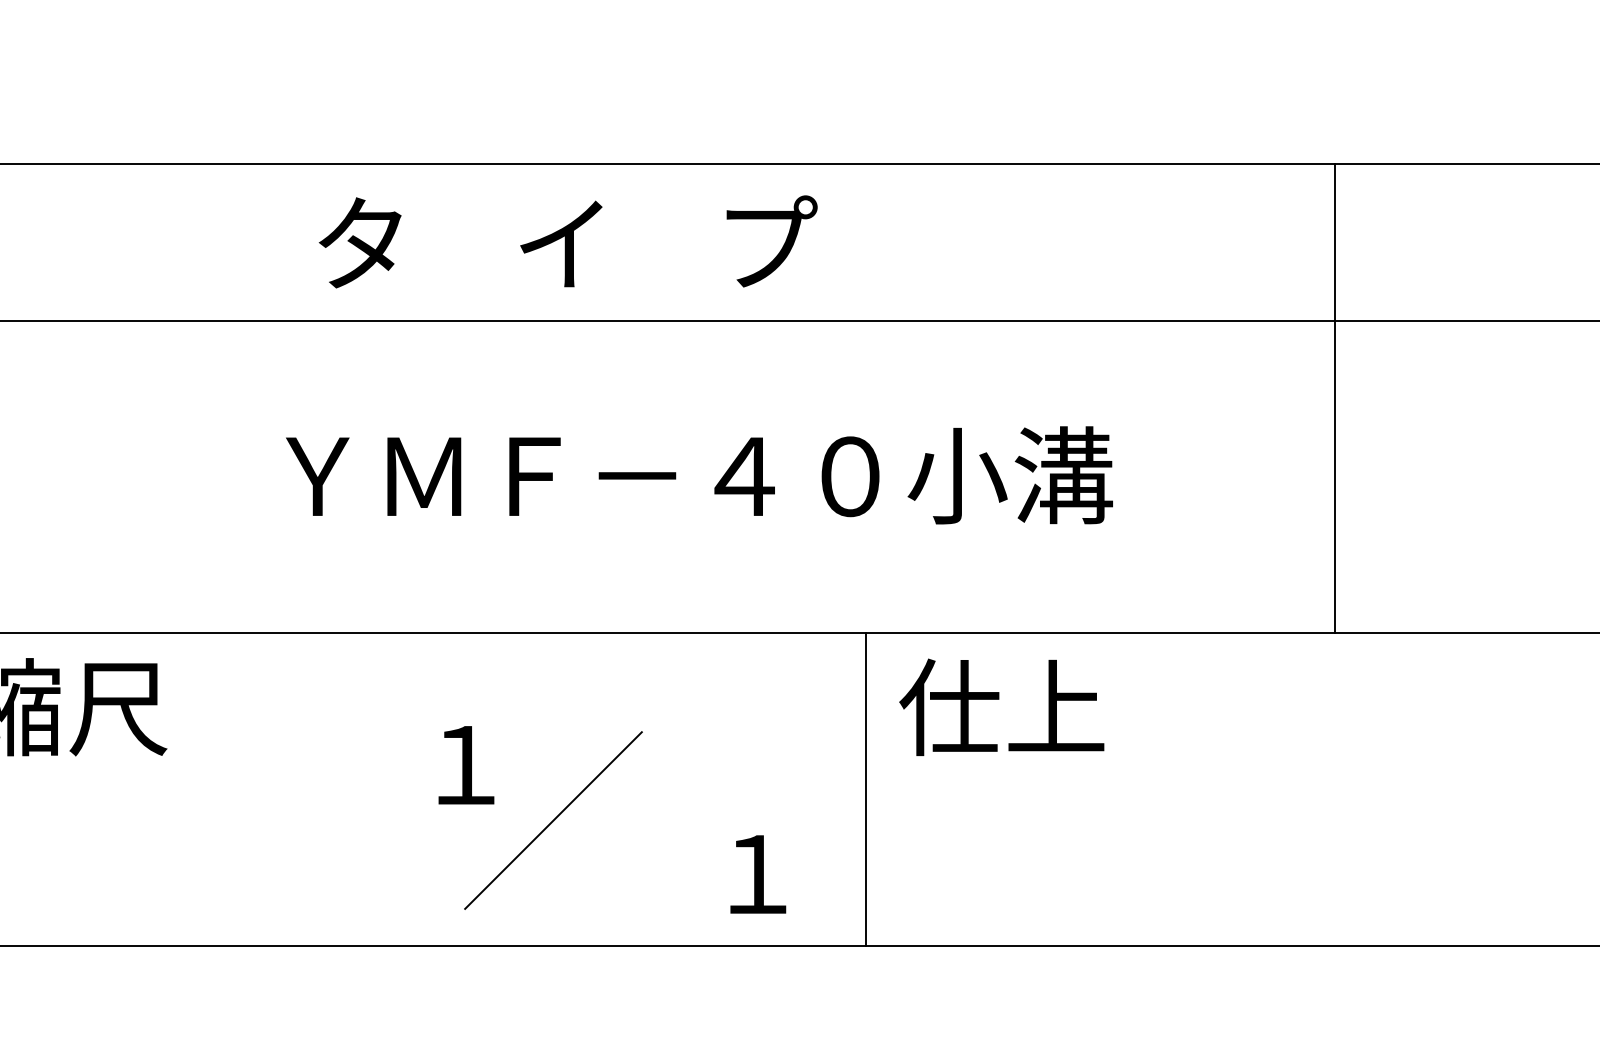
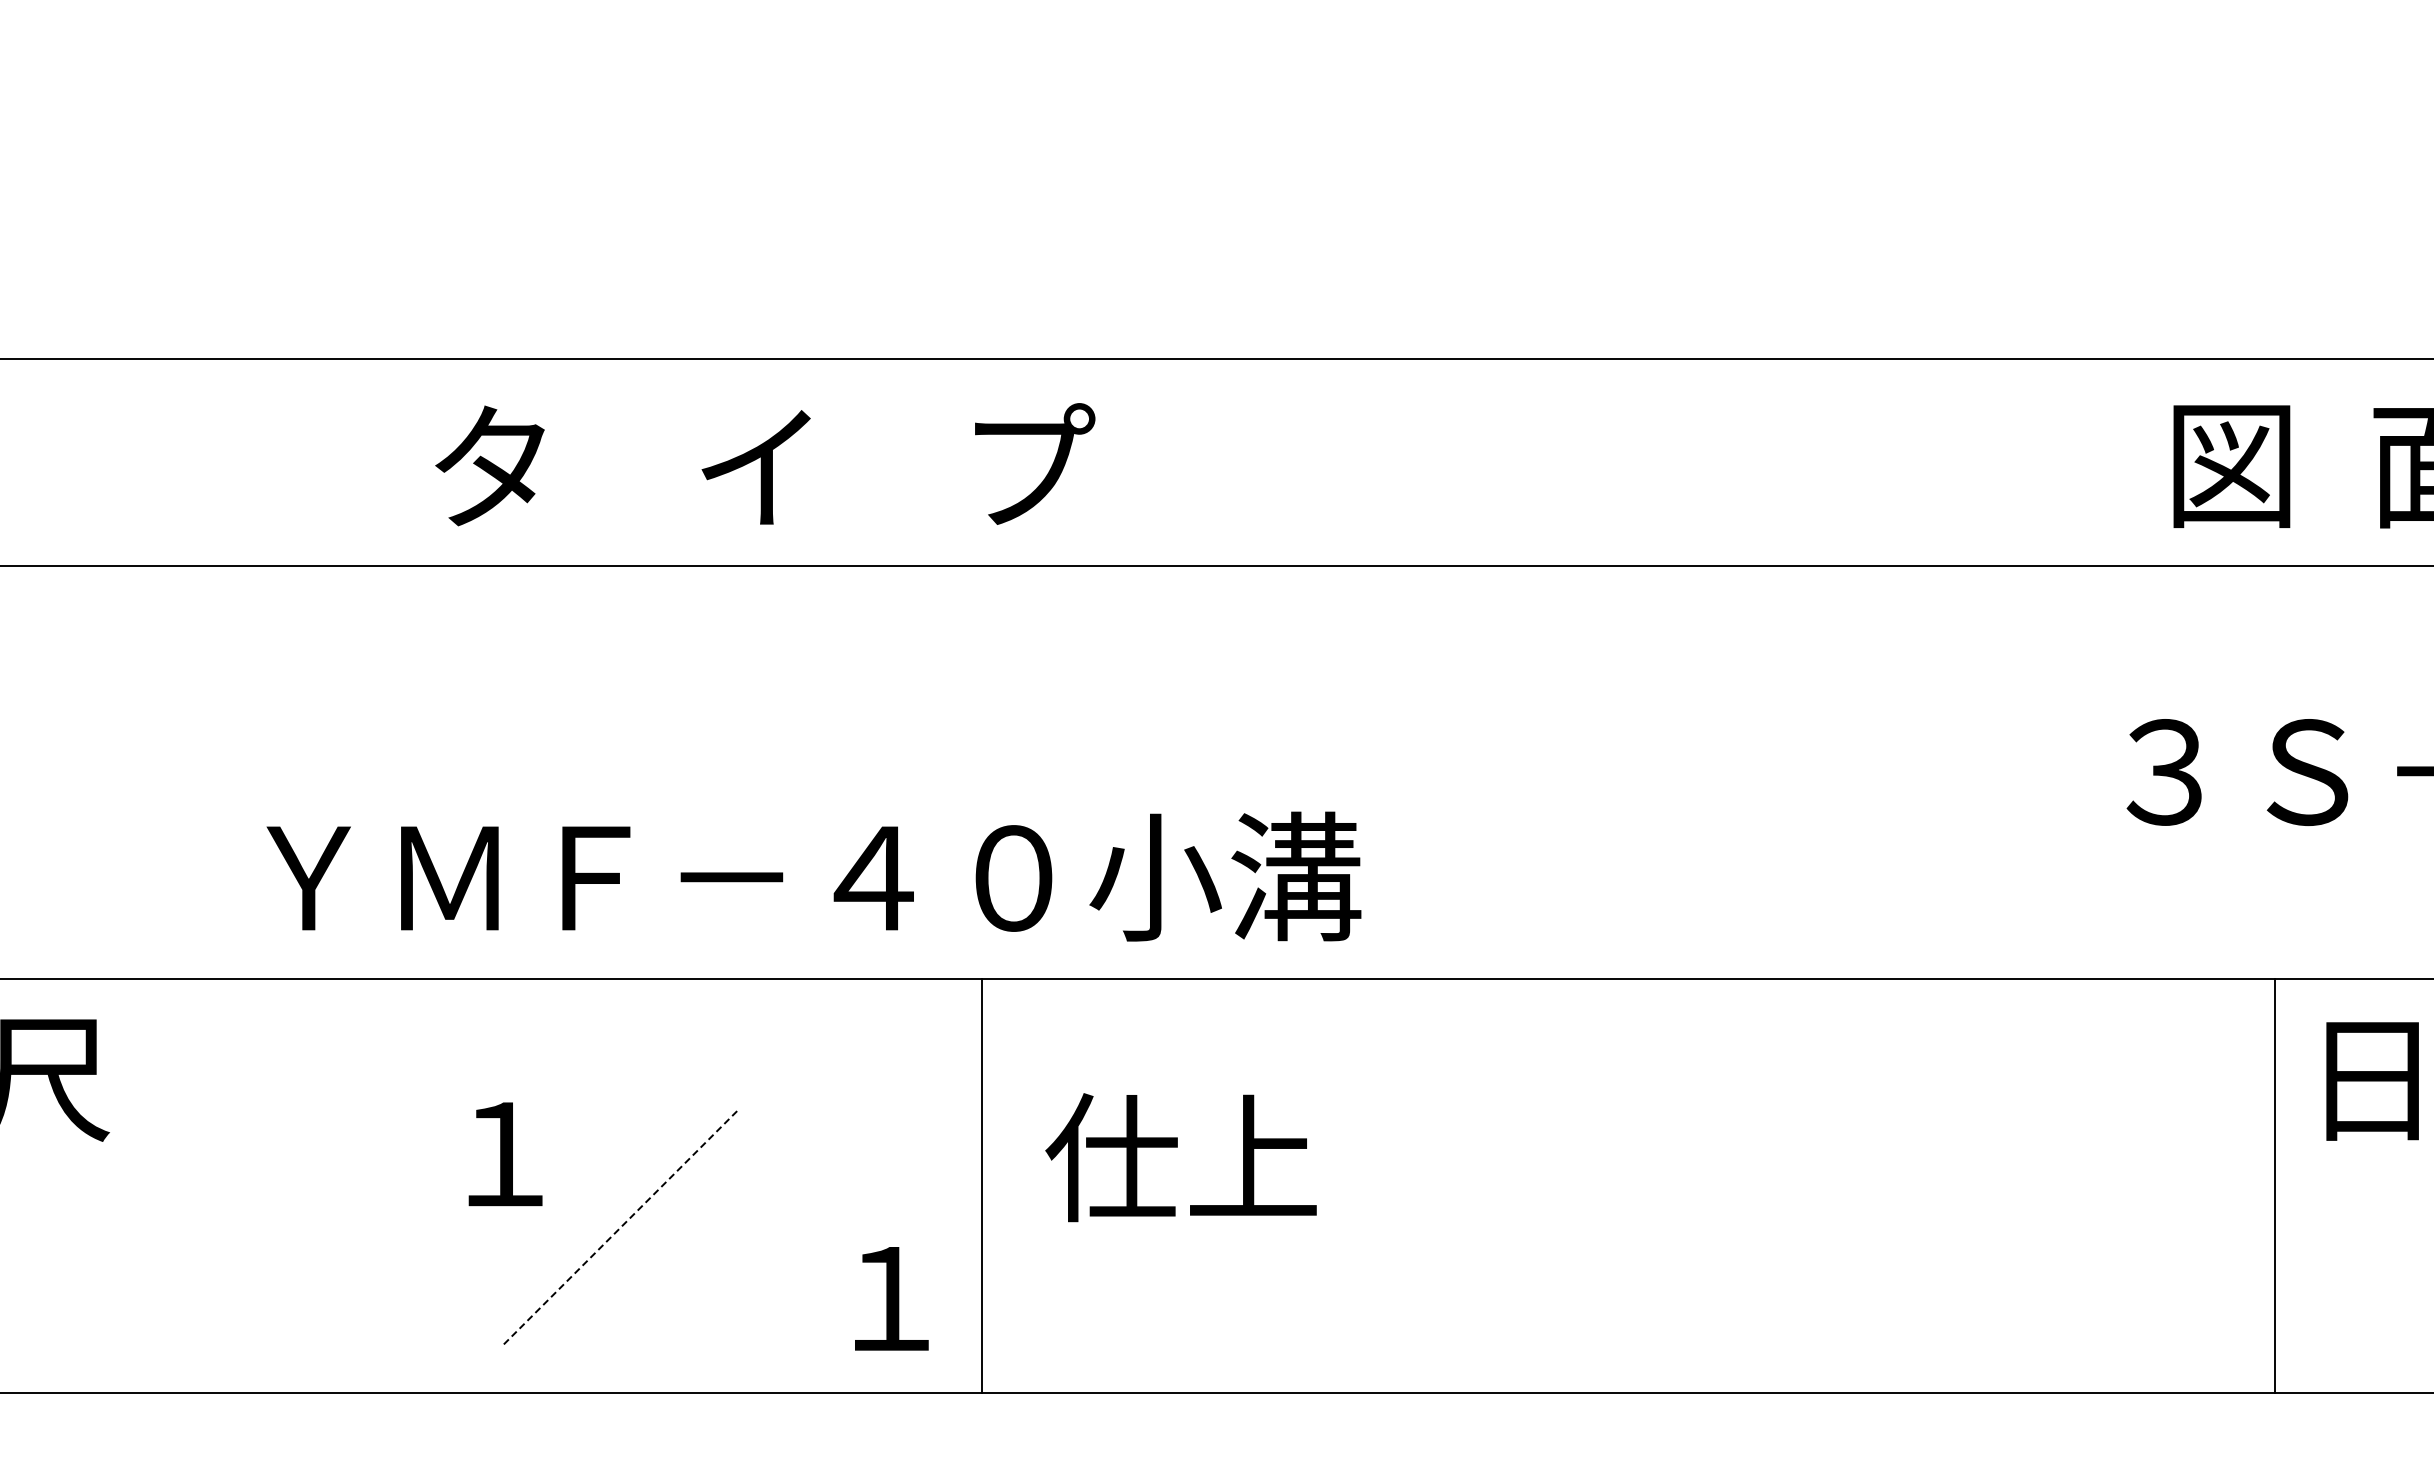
text: (568, 241) -> (765, 464), moved
line: (1334, 398) -> (1654, 669), removed
text: (699, 475) -> (813, 876), moved
text: (1001, 707) -> (1180, 1157), moved
line: (866, 788) -> (982, 1185), moved
line: (554, 820) -> (621, 1227), solid -> dashed

